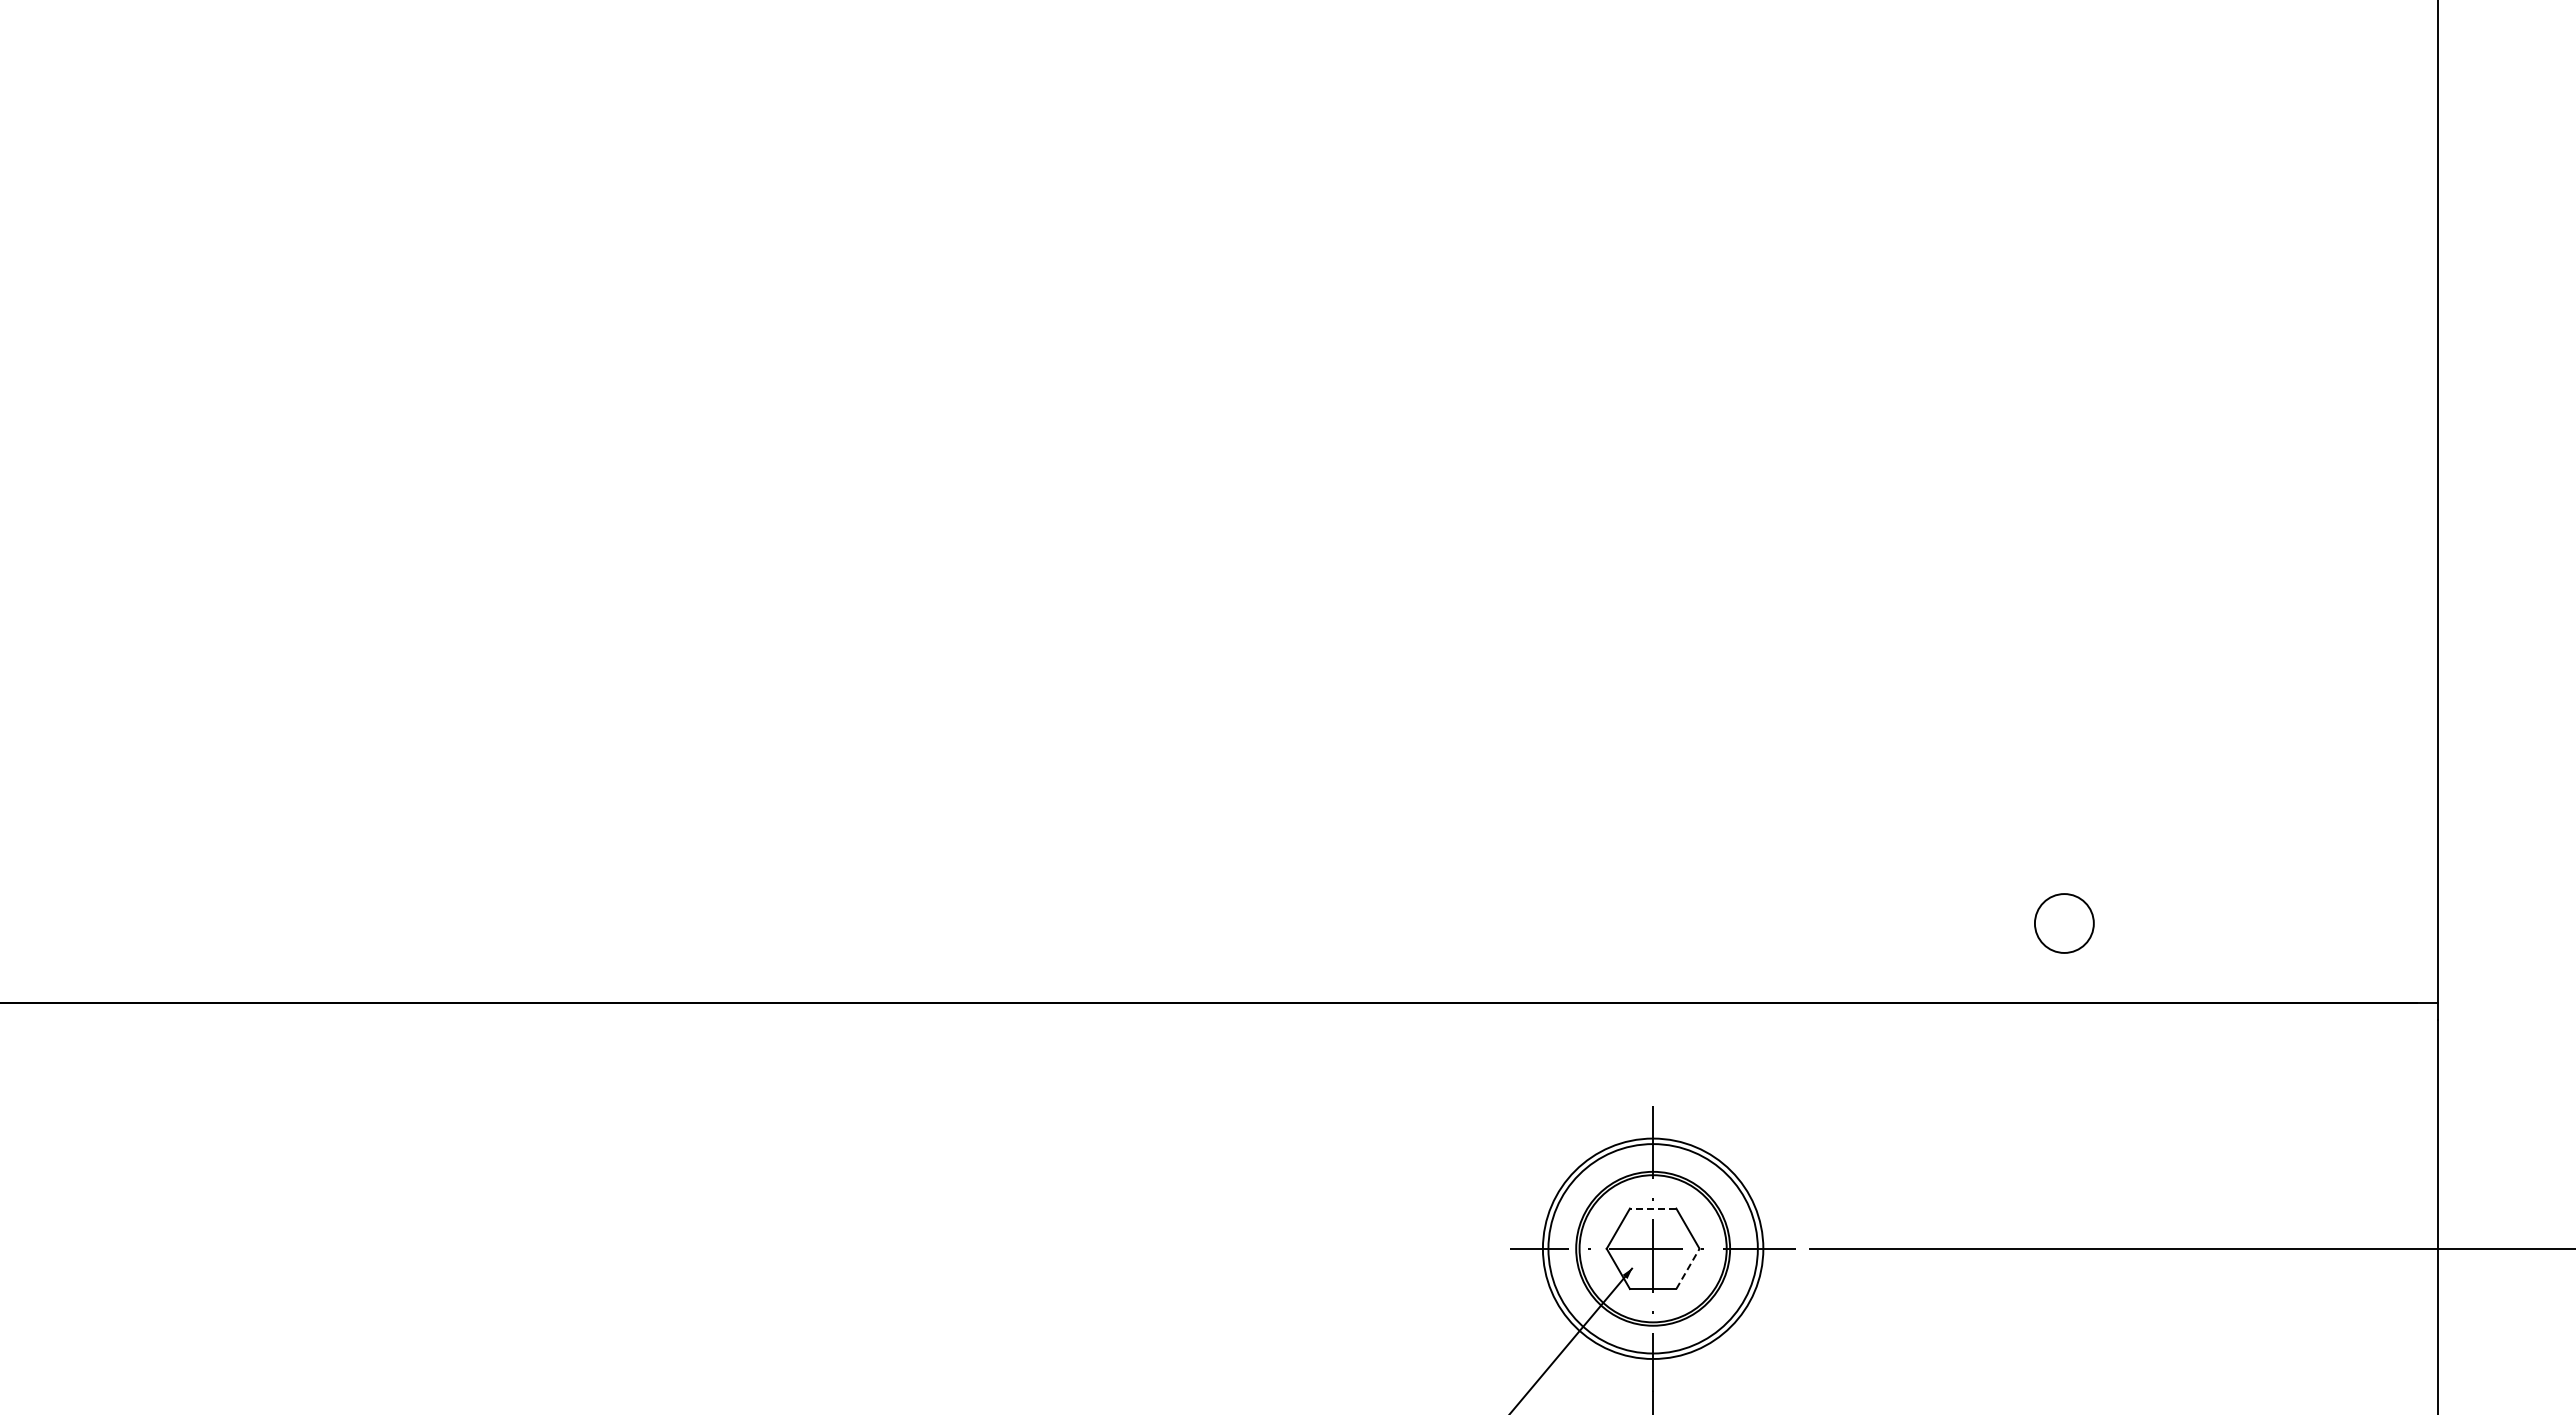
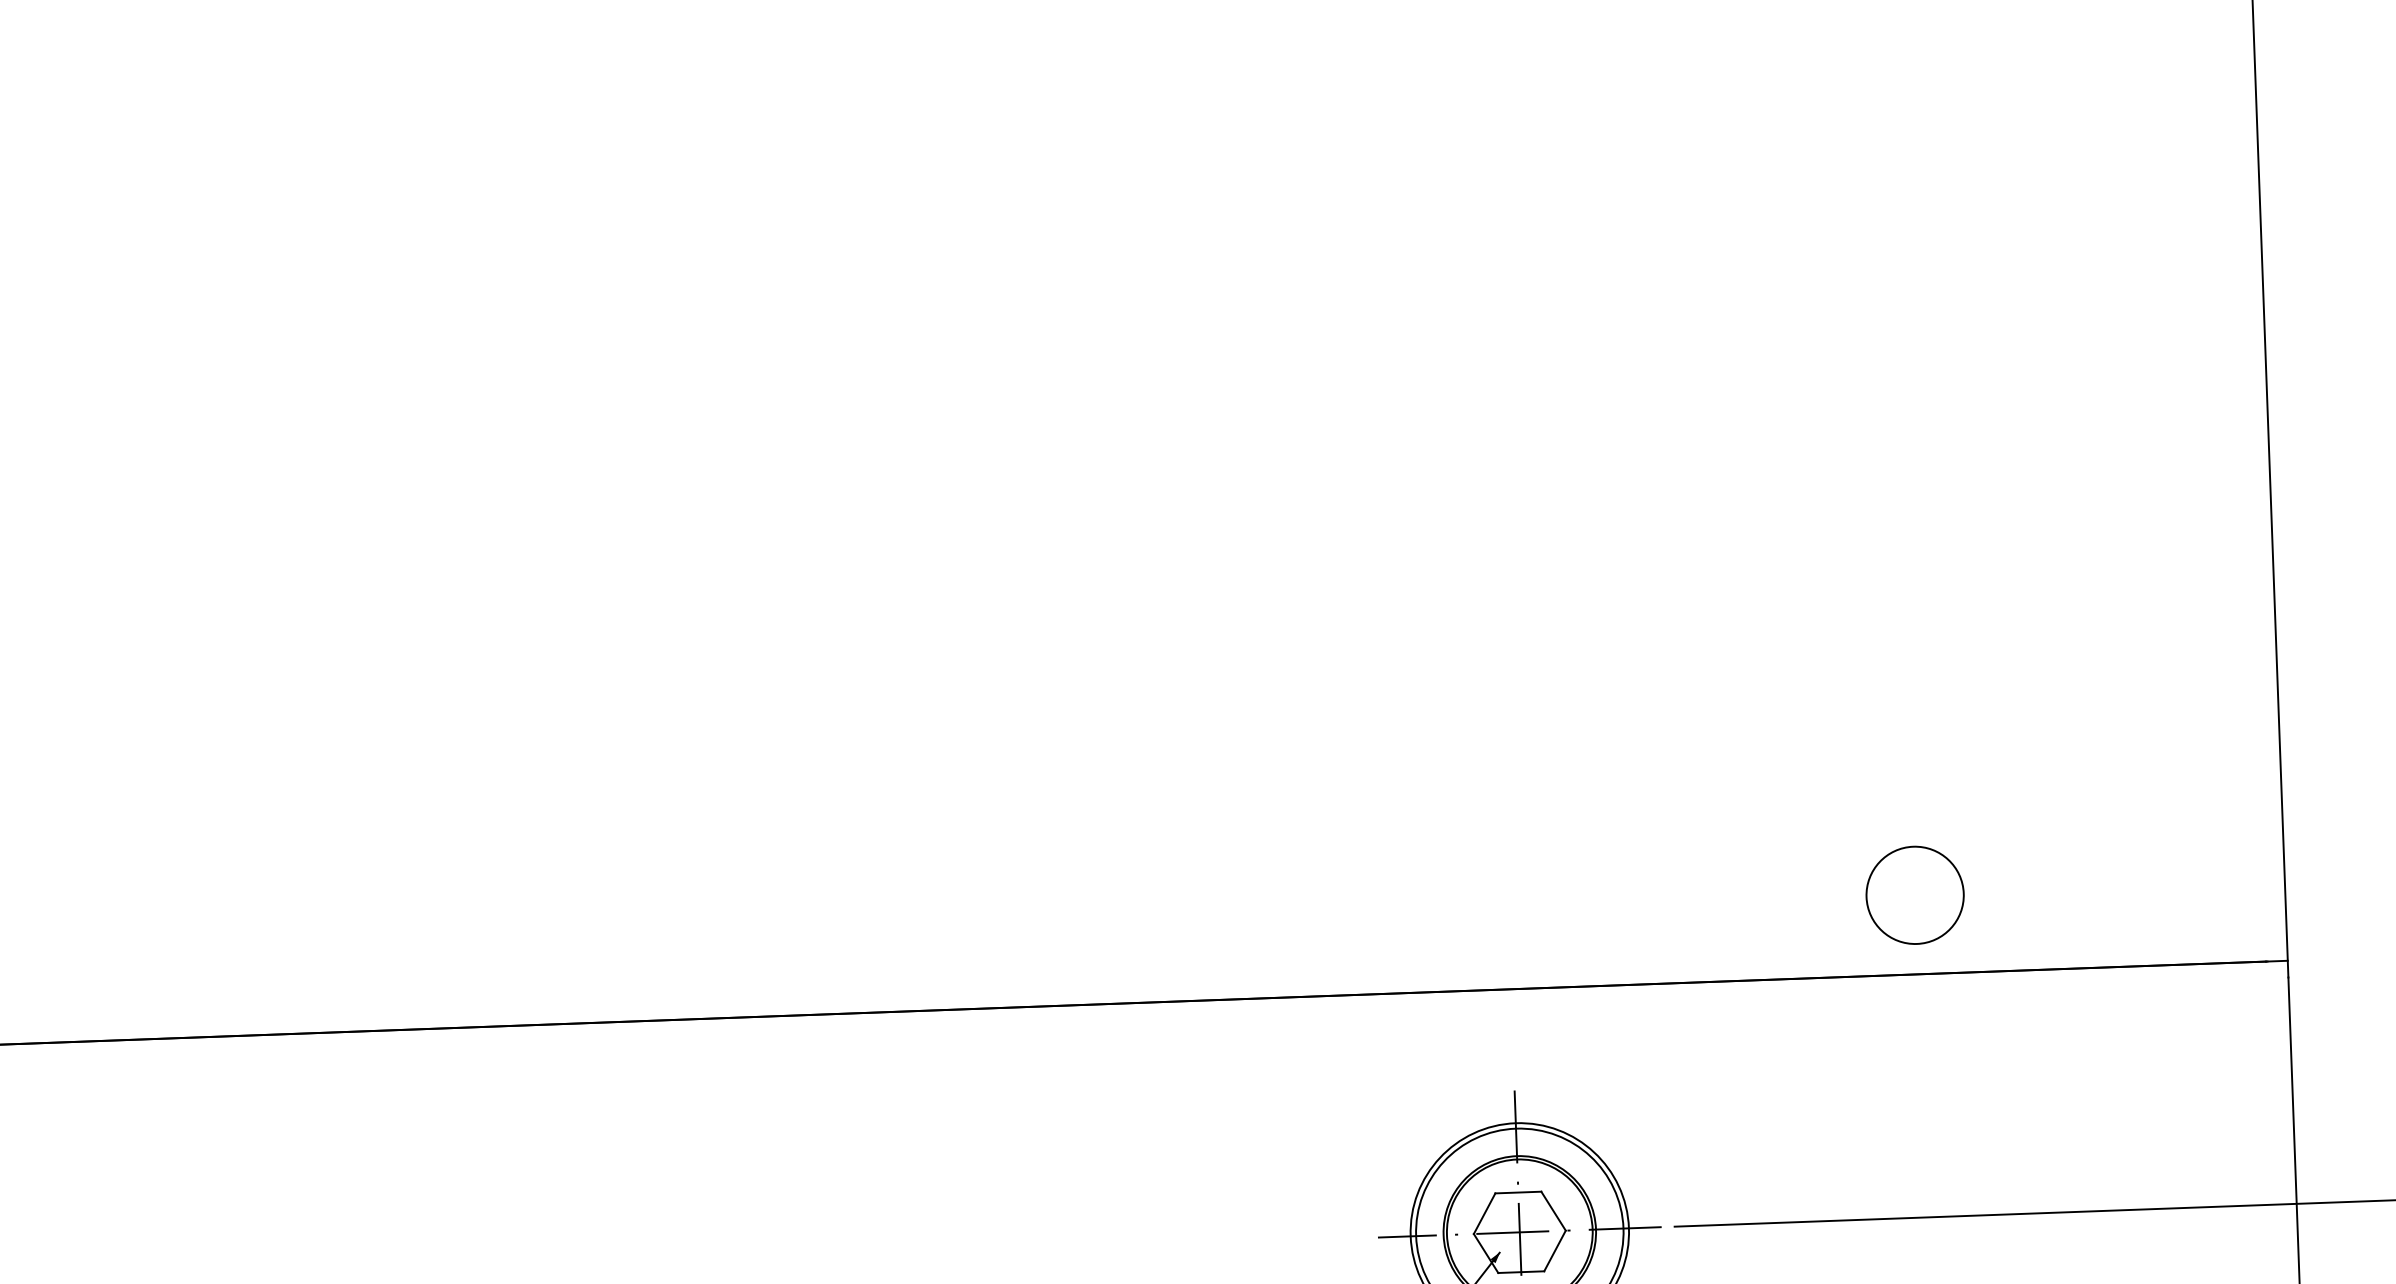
circle: (2064, 923) -> (1915, 895), size x1.67
line: (1652, 1208) -> (1517, 1192), dashed -> solid
line: (1688, 1268) -> (1555, 1250), dashed -> solid

